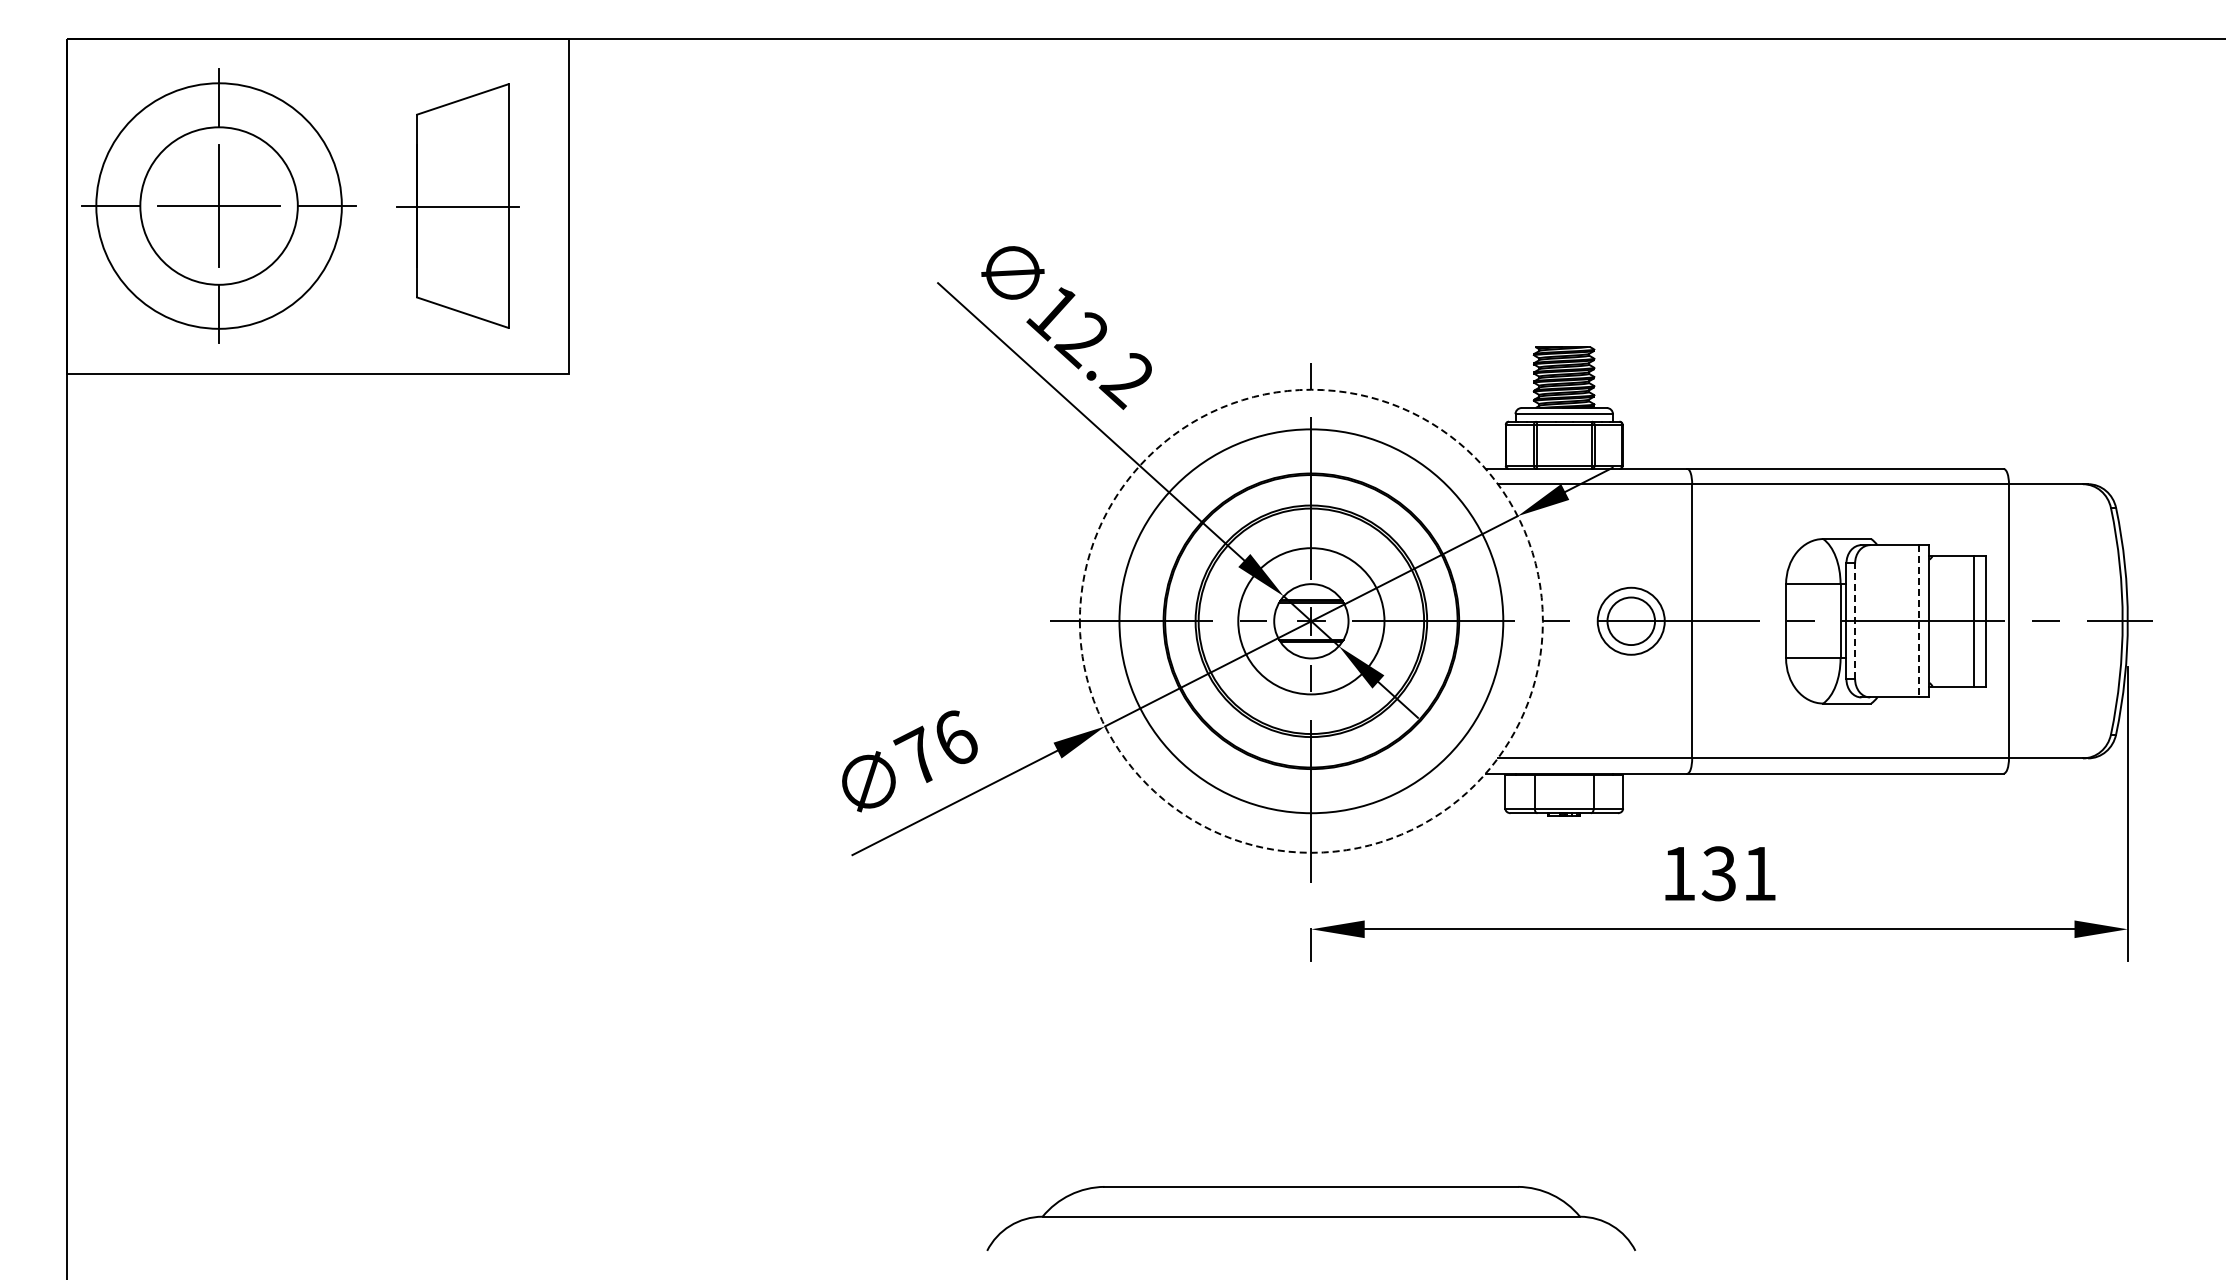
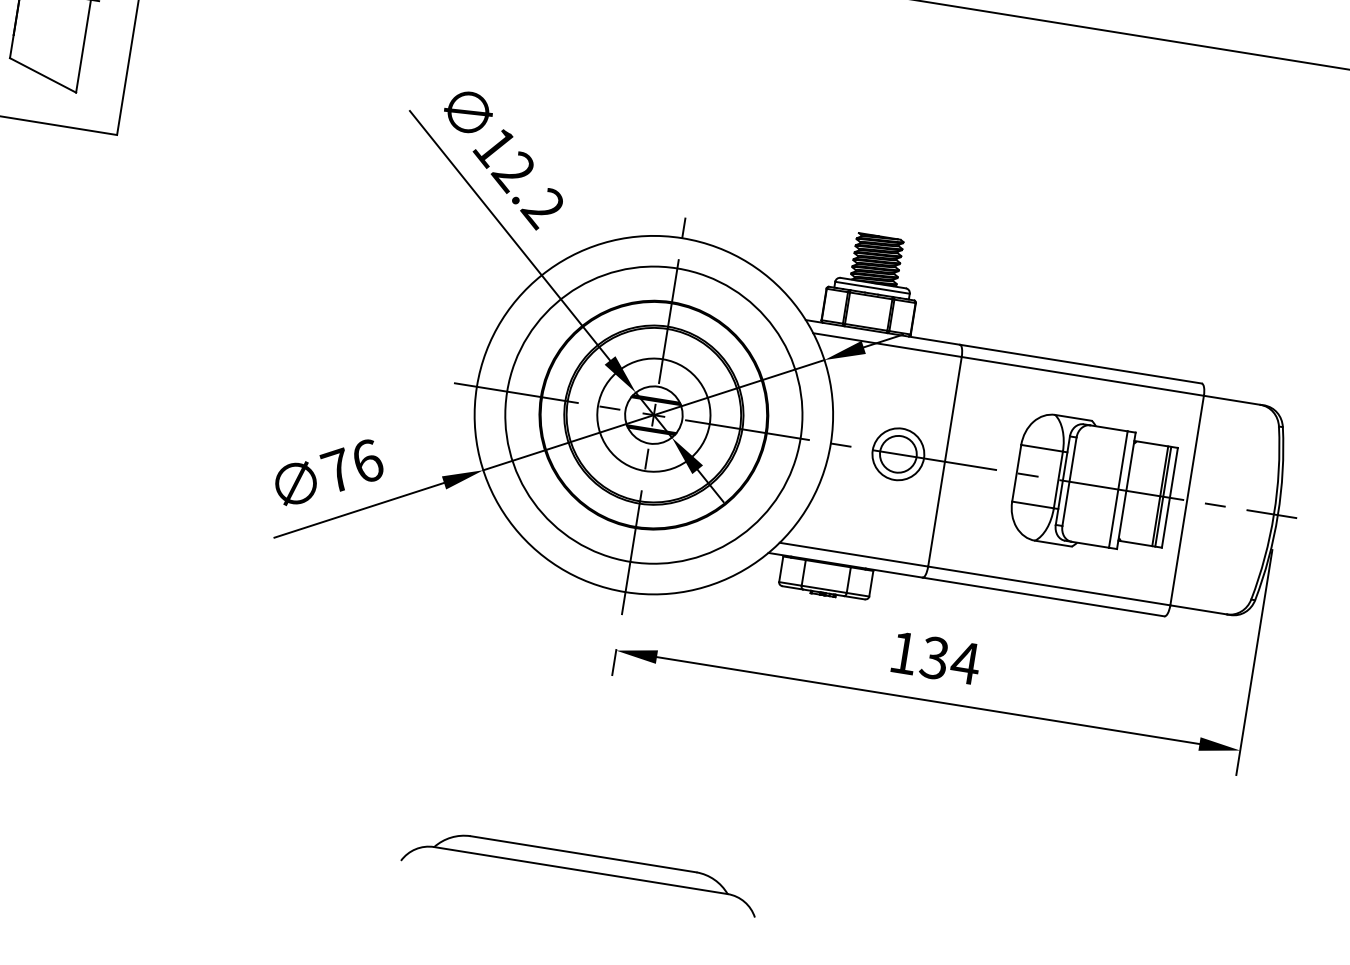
circle: (1310, 620) -> (653, 414), dashed -> solid
line: (1855, 621) -> (1069, 481), dashed -> solid
line: (1918, 621) -> (1117, 489), dashed -> solid
line: (1977, 621) -> (1163, 496), added
text: (1759, 873) -> (965, 662), 131 -> 134
part: (1311, 1217) -> (580, 870), size x0.71

